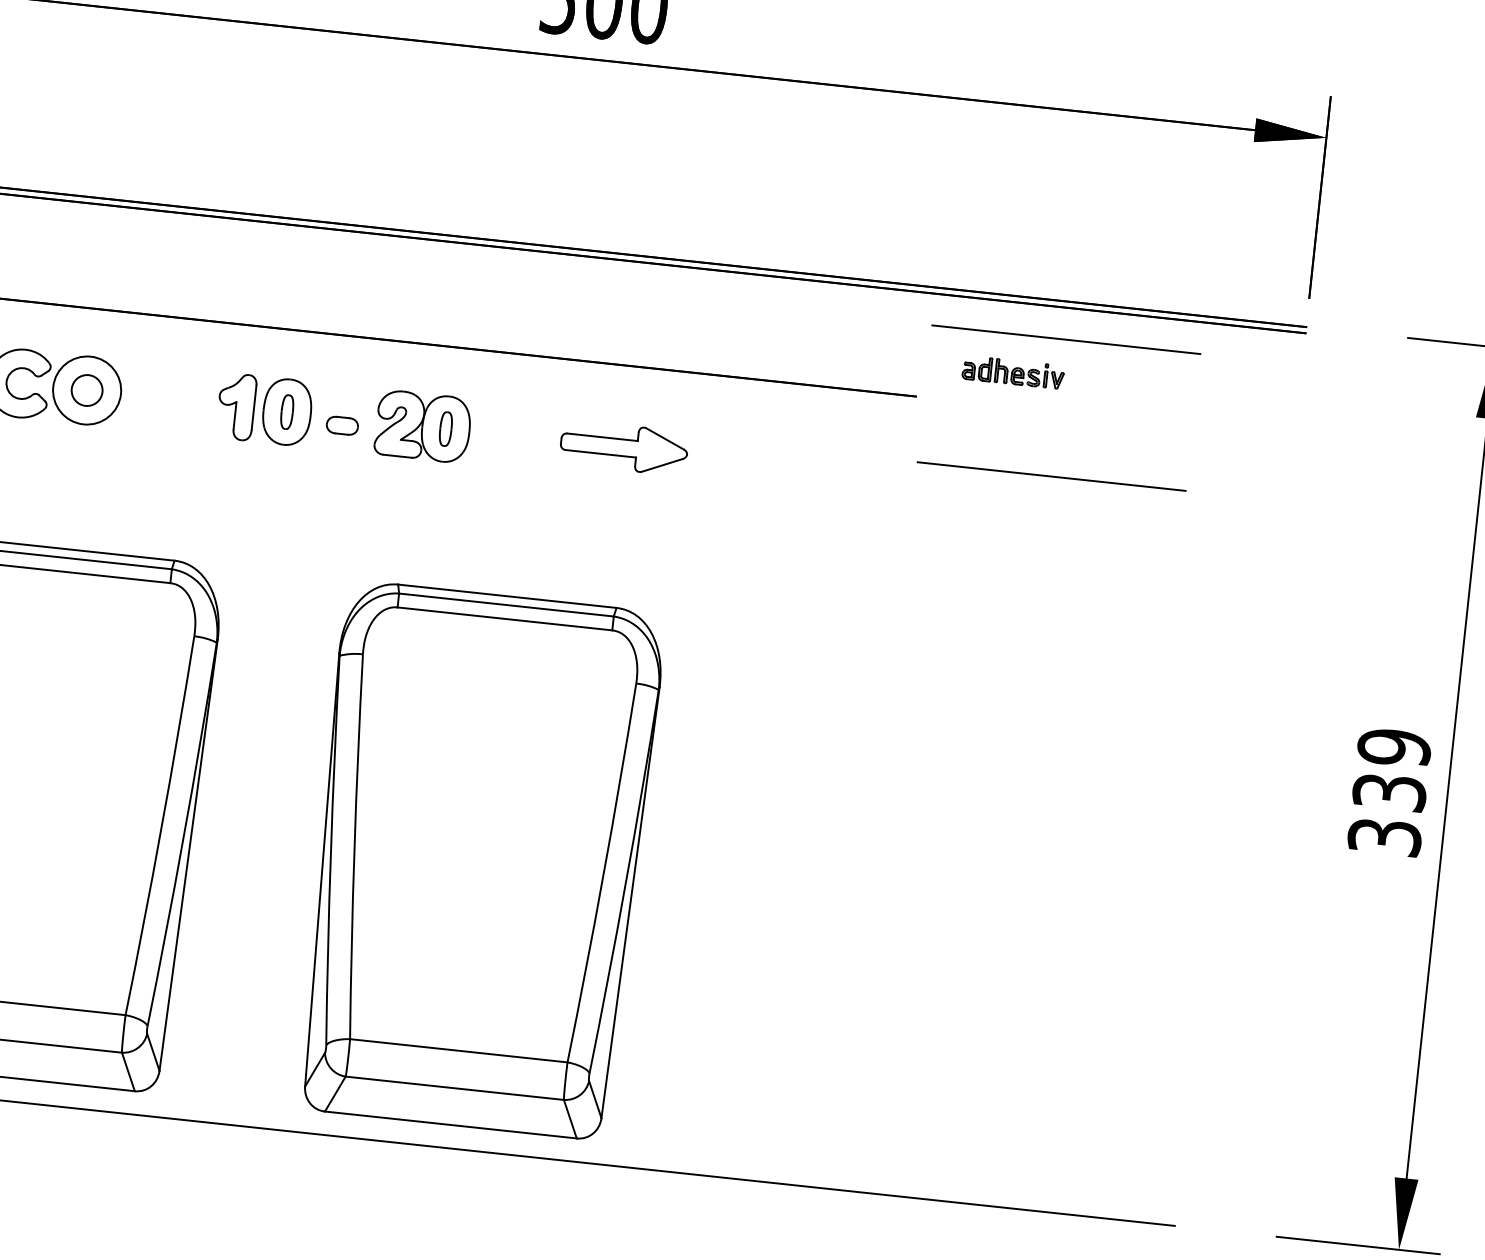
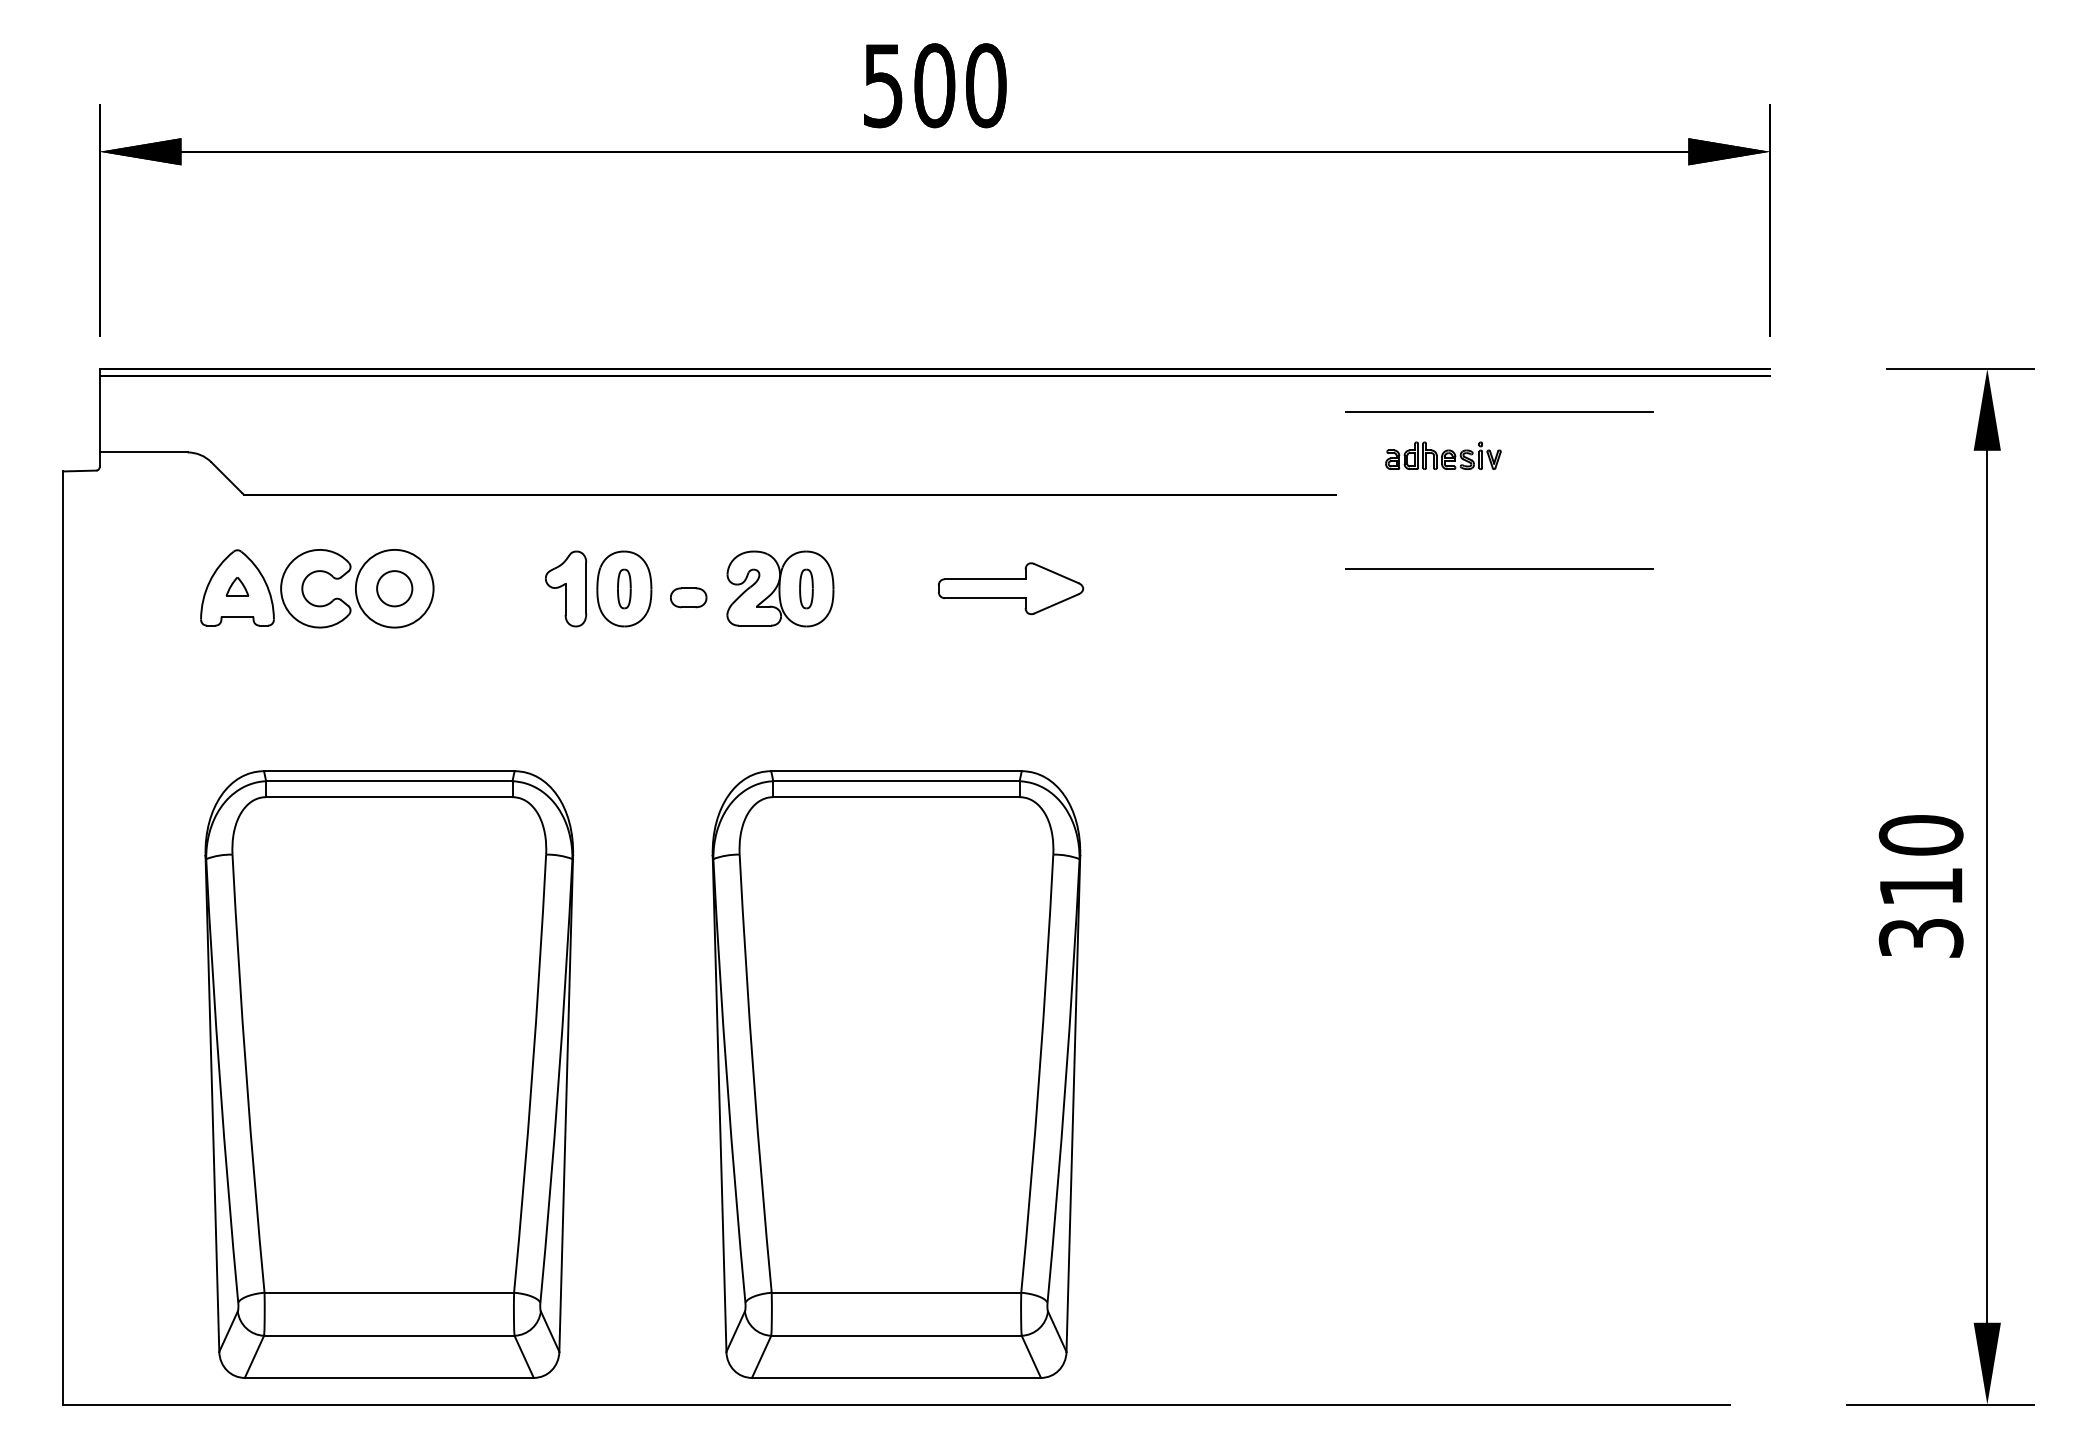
text: (1391, 769) -> (1920, 860), 339 -> 310

